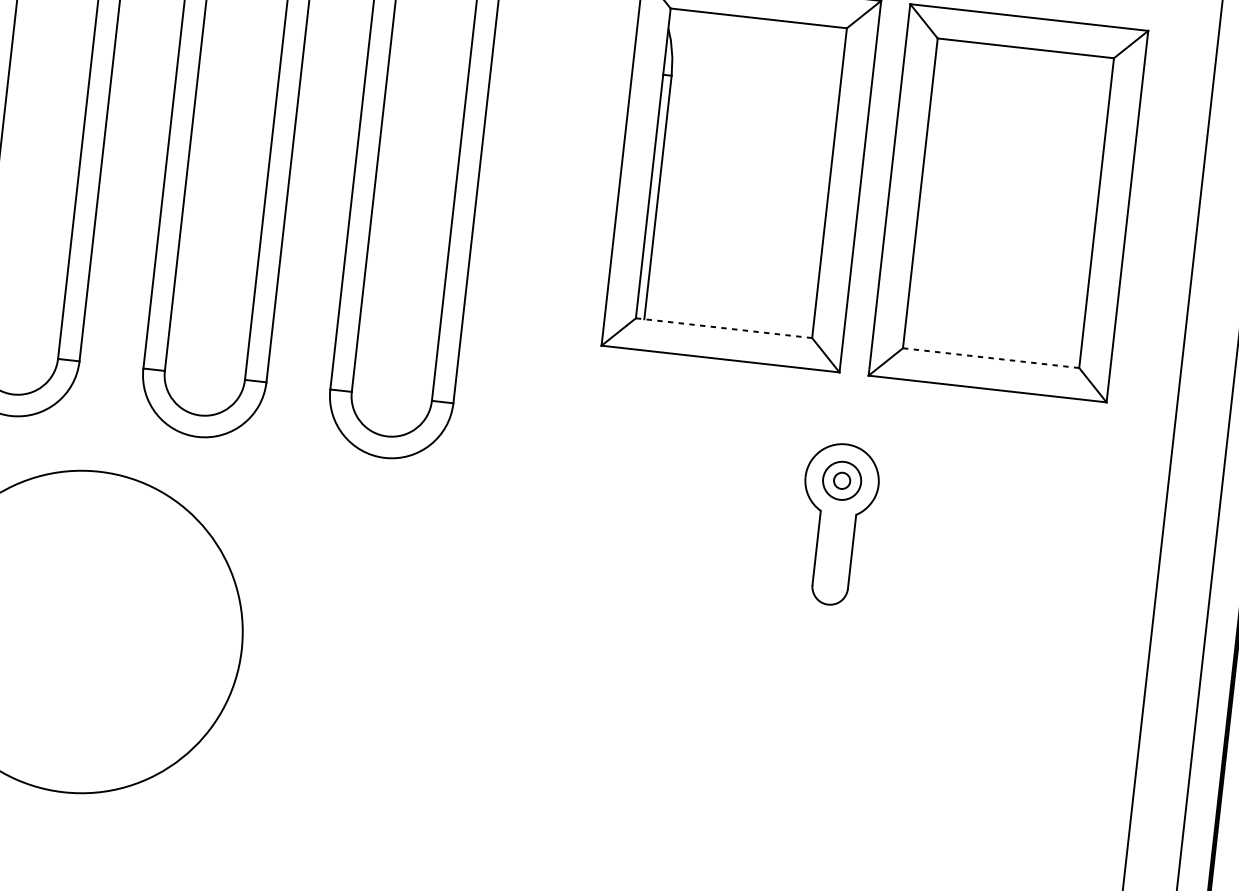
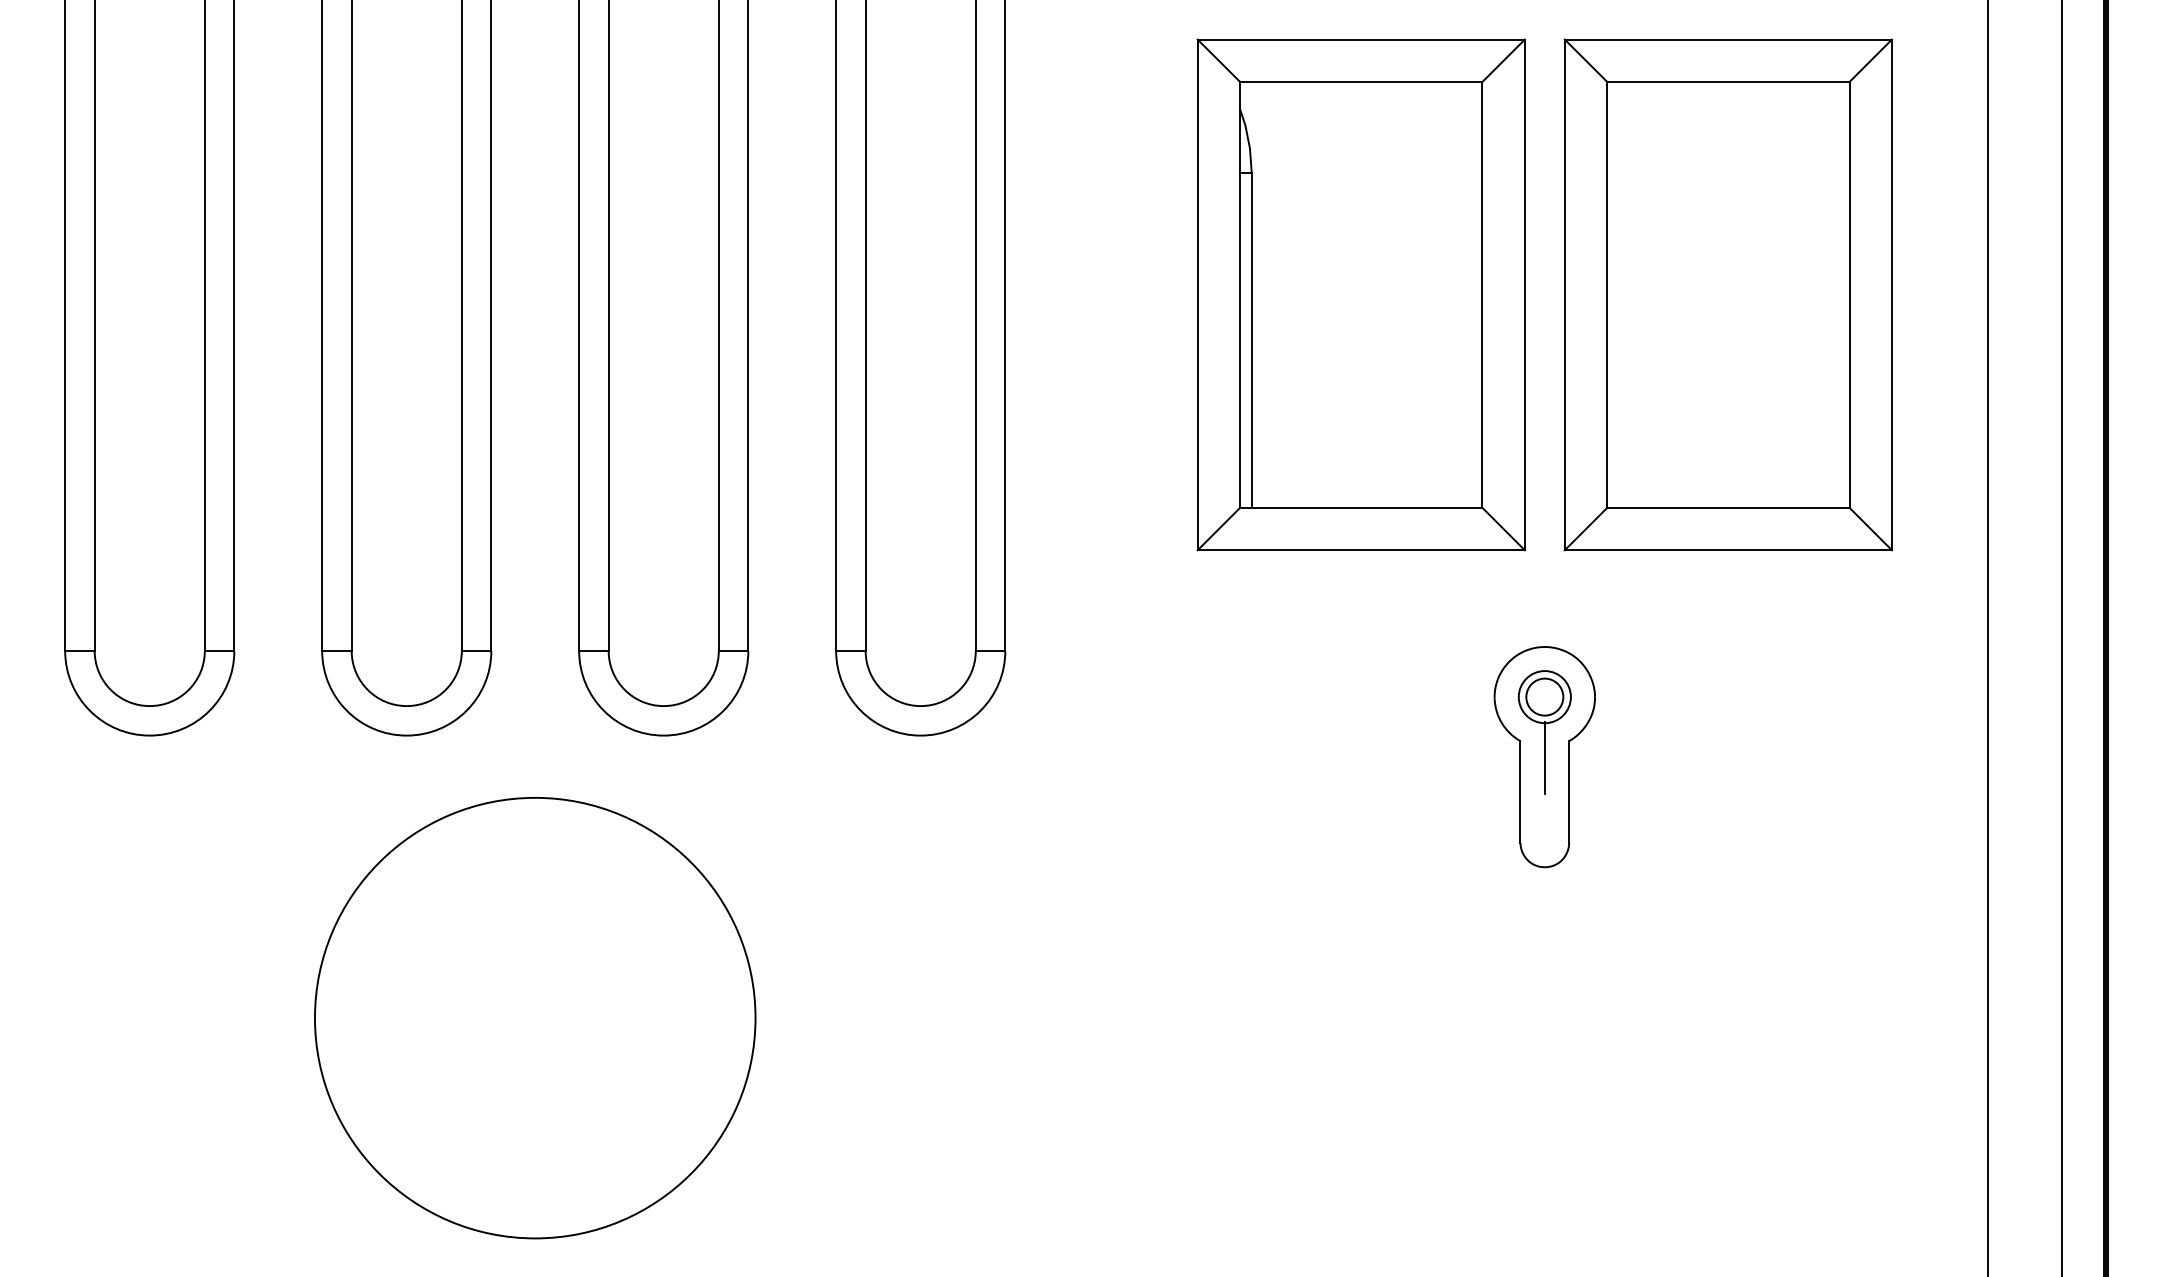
line: (723, 327) -> (1360, 507), dashed -> solid
line: (990, 357) -> (1727, 507), dashed -> solid
circle: (841, 480) -> (1544, 696), size x1.67
line: (836, 525) -> (1544, 758), added

